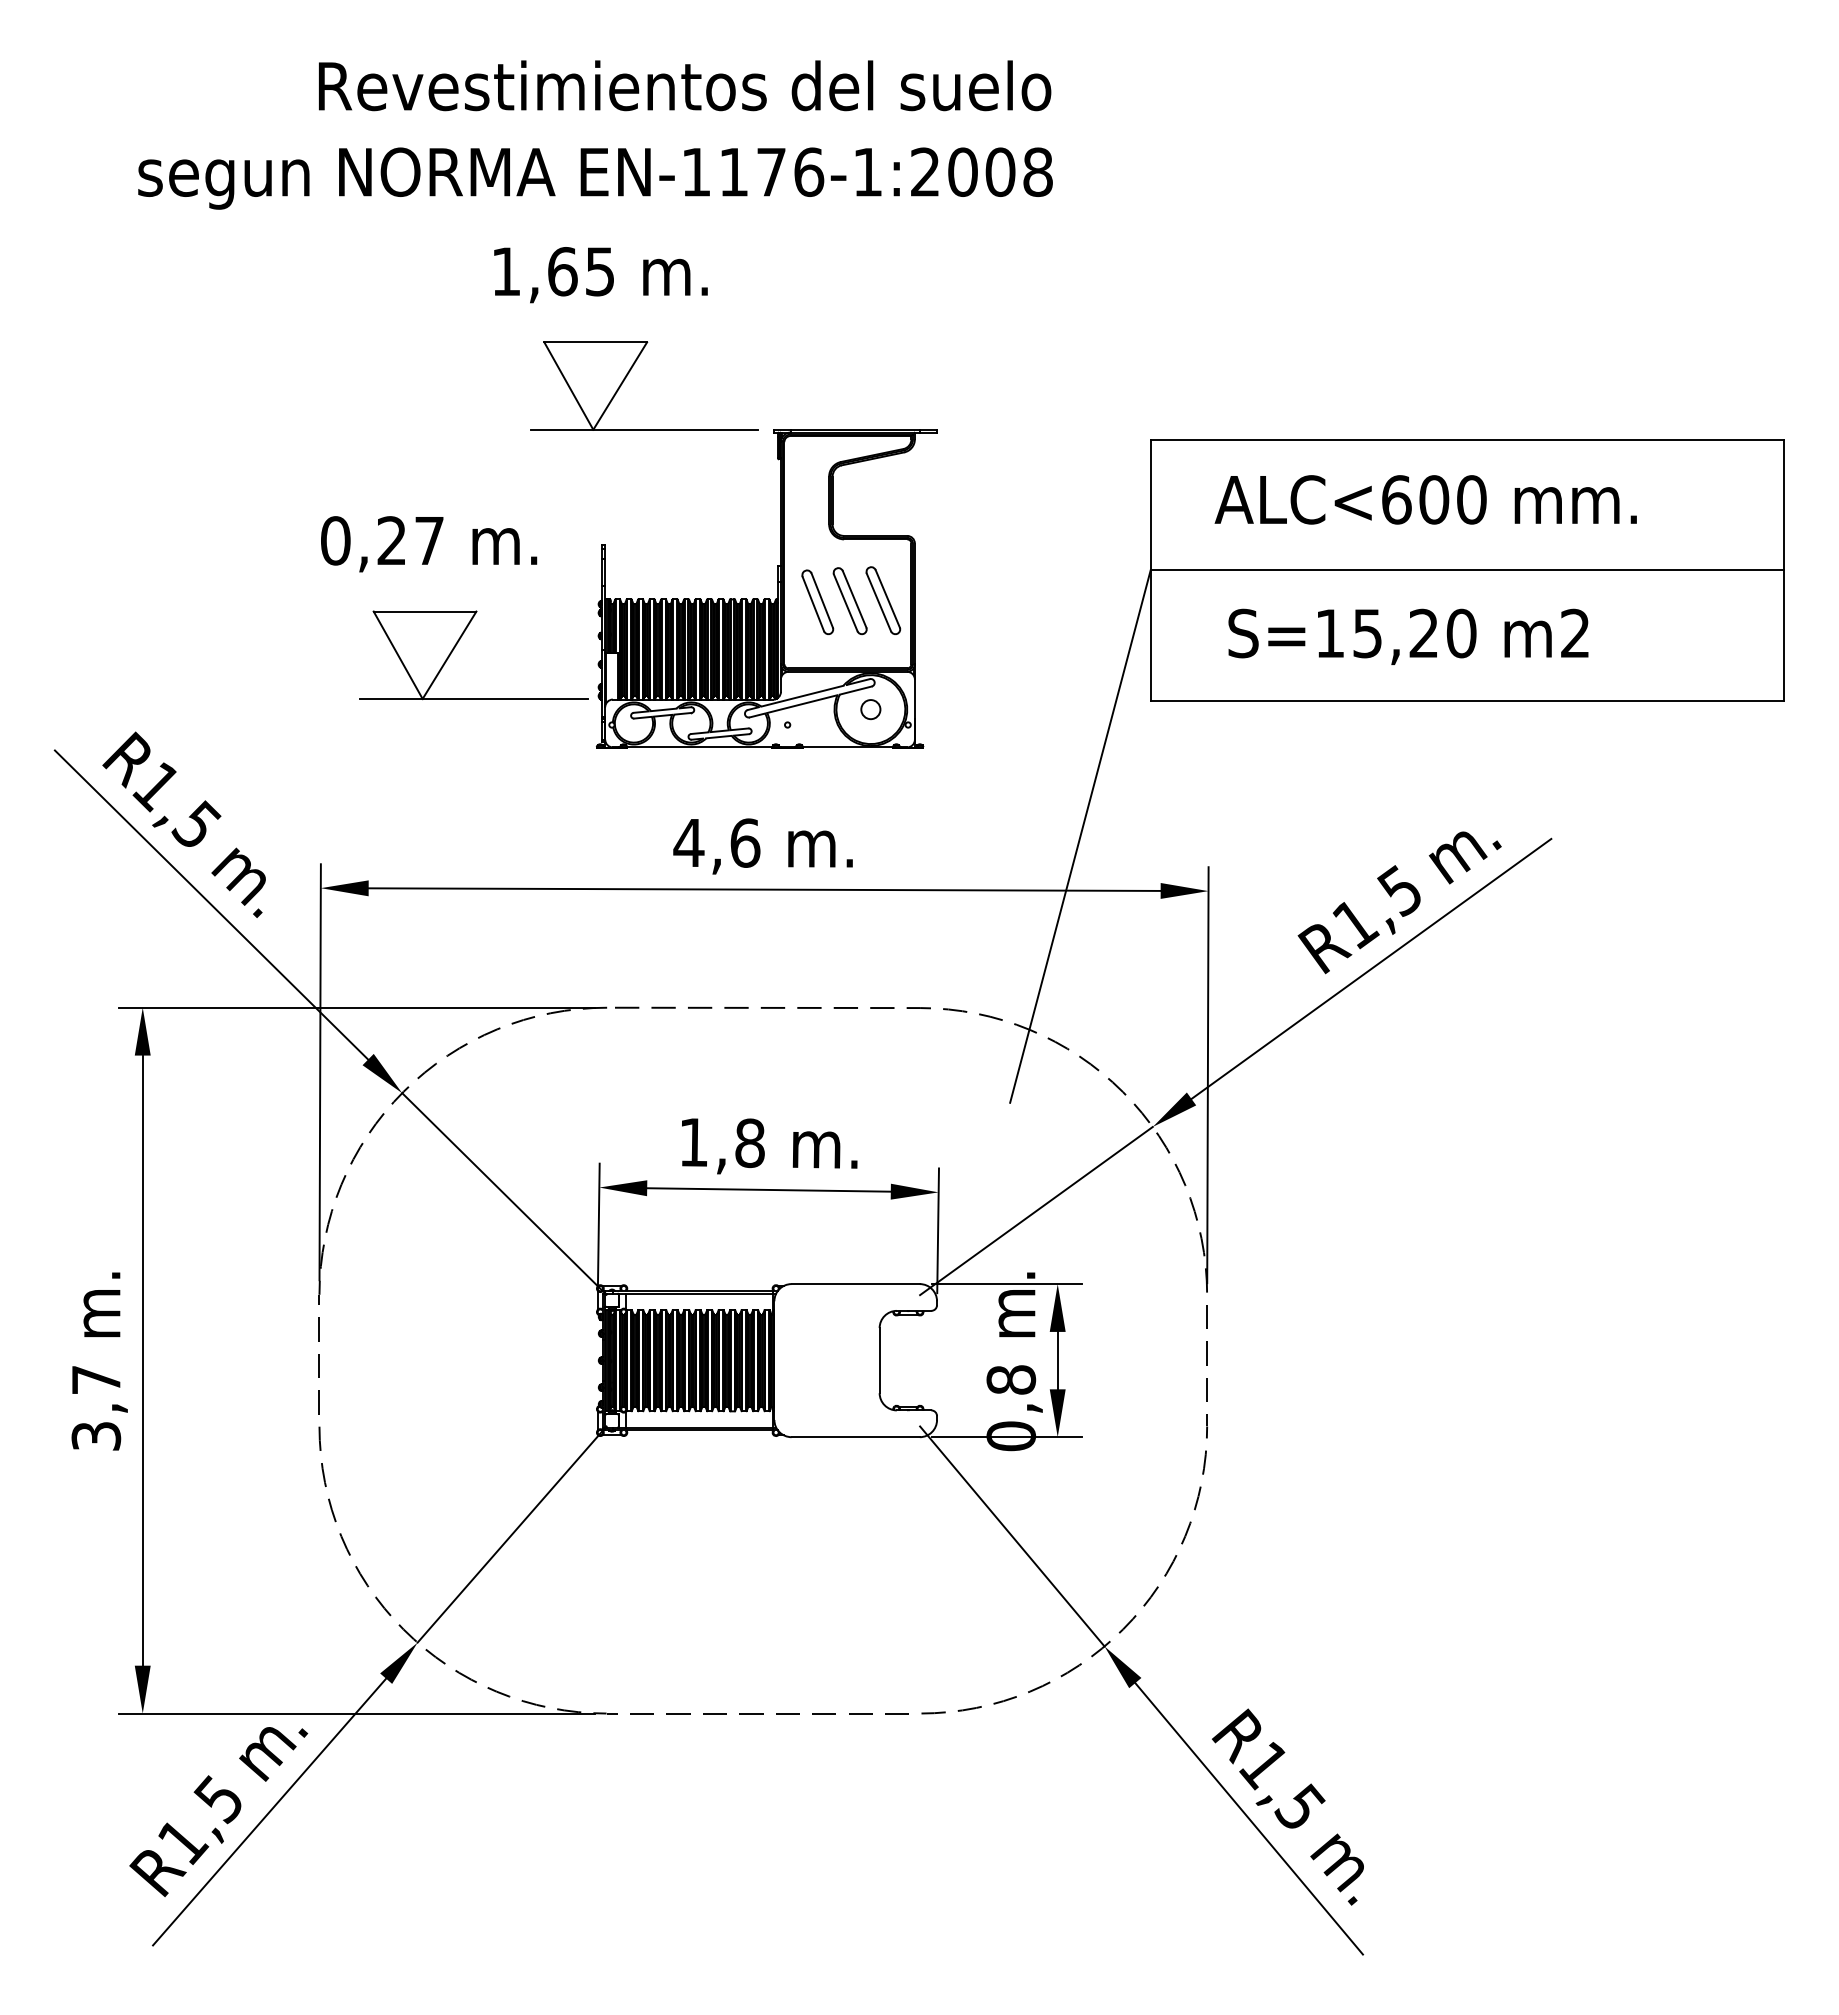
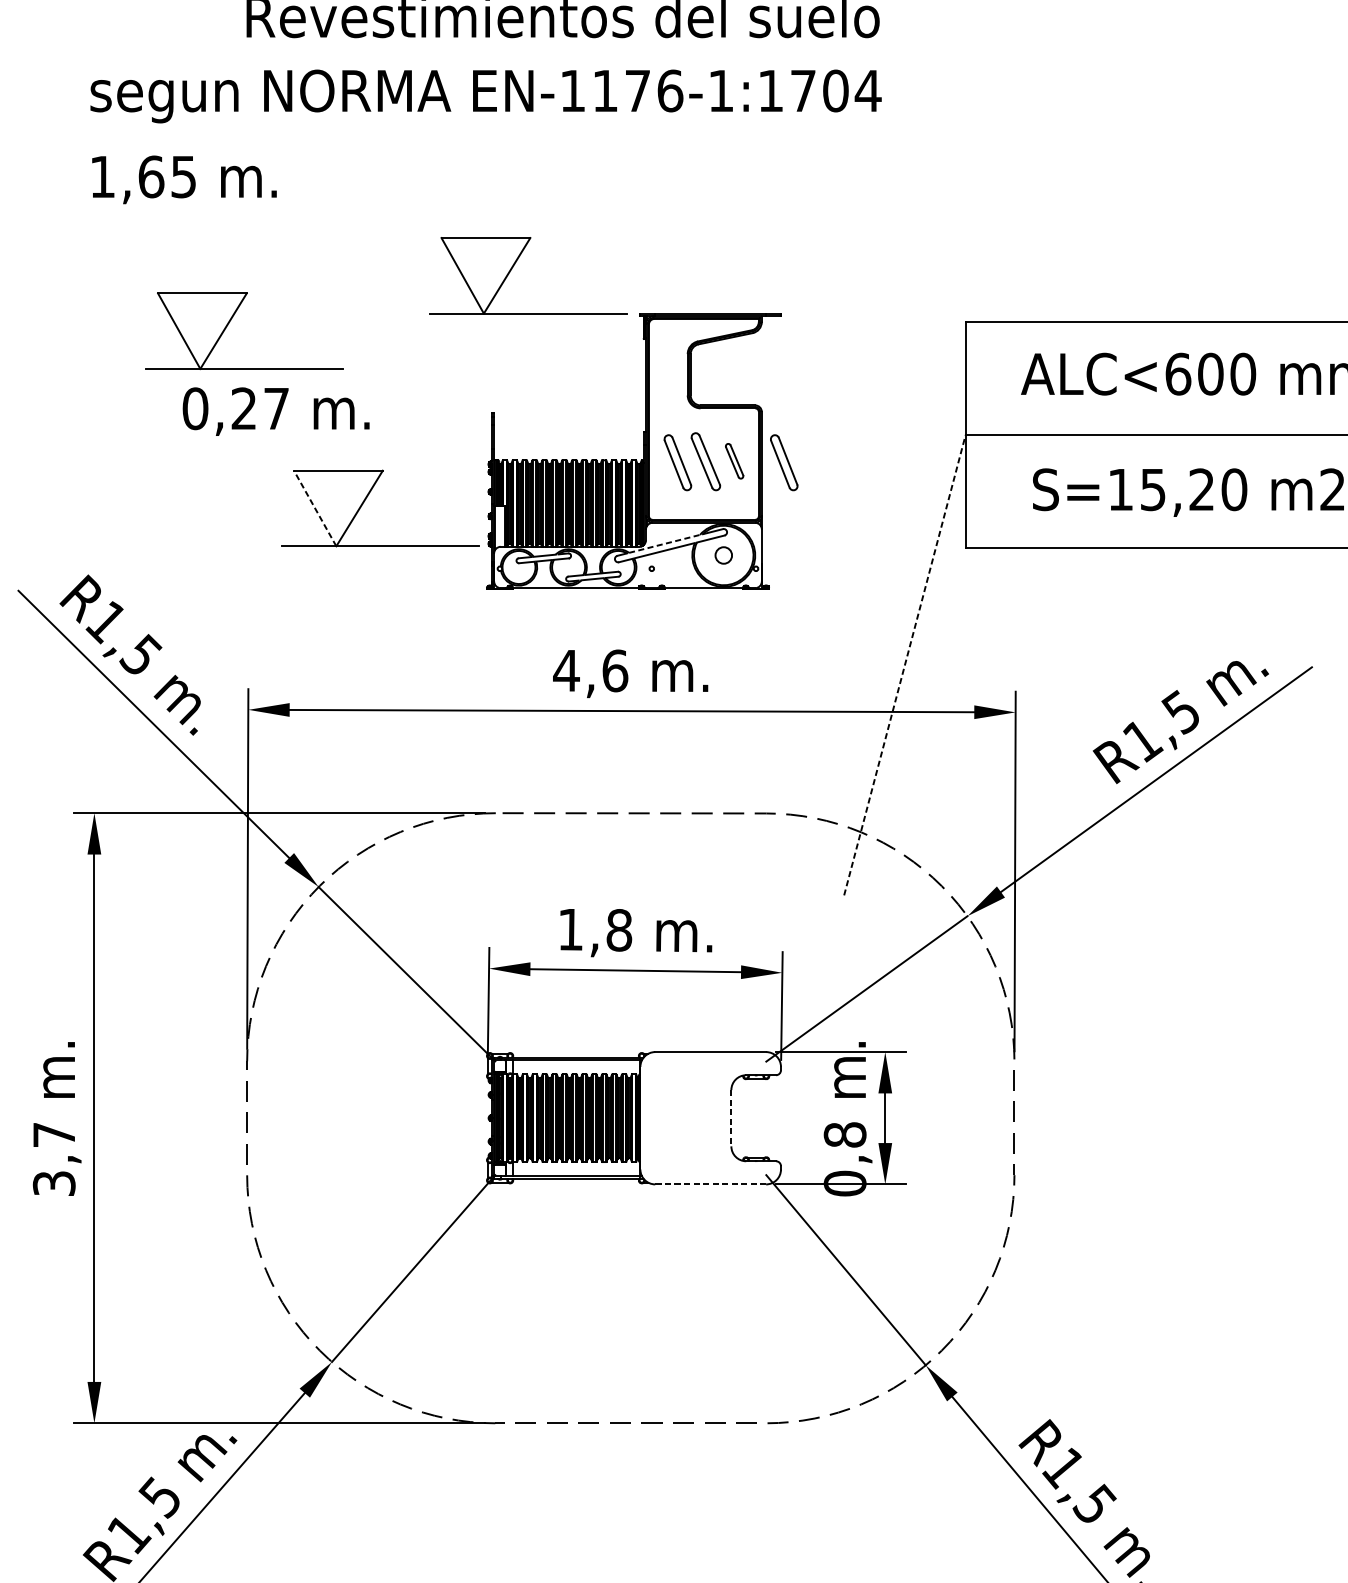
text: (982, 171) -> (820, 90), EN-1176-1:2008 -> EN-1176-1:1704
text: (600, 275) -> (184, 180), moved
part: (301, 437) -> (231, 320), added
text: (429, 544) -> (276, 411), moved
part: (883, 600) -> (734, 461), size x0.6
part: (940, 601) -> (783, 462), added
line: (397, 654) -> (314, 507), solid -> dashed
line: (802, 696) -> (664, 544), solid -> dashed
line: (1080, 836) -> (904, 665), solid -> dashed
line: (879, 1360) -> (731, 1118), solid -> dashed
line: (855, 1437) -> (710, 1184), solid -> dashed

